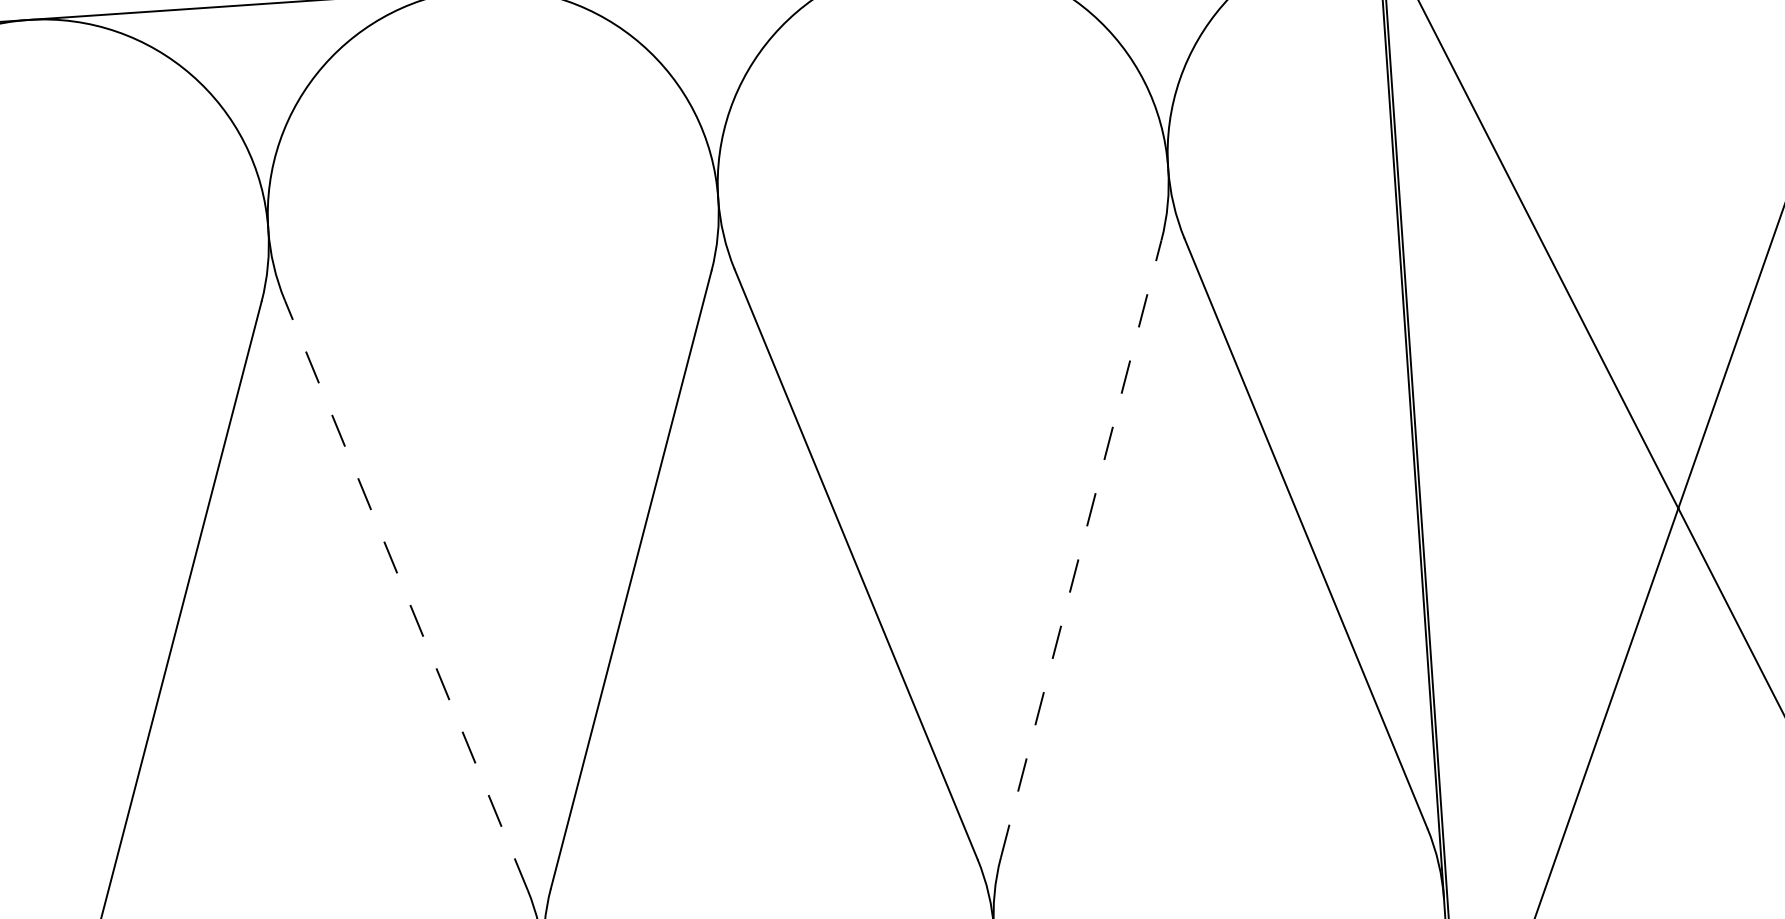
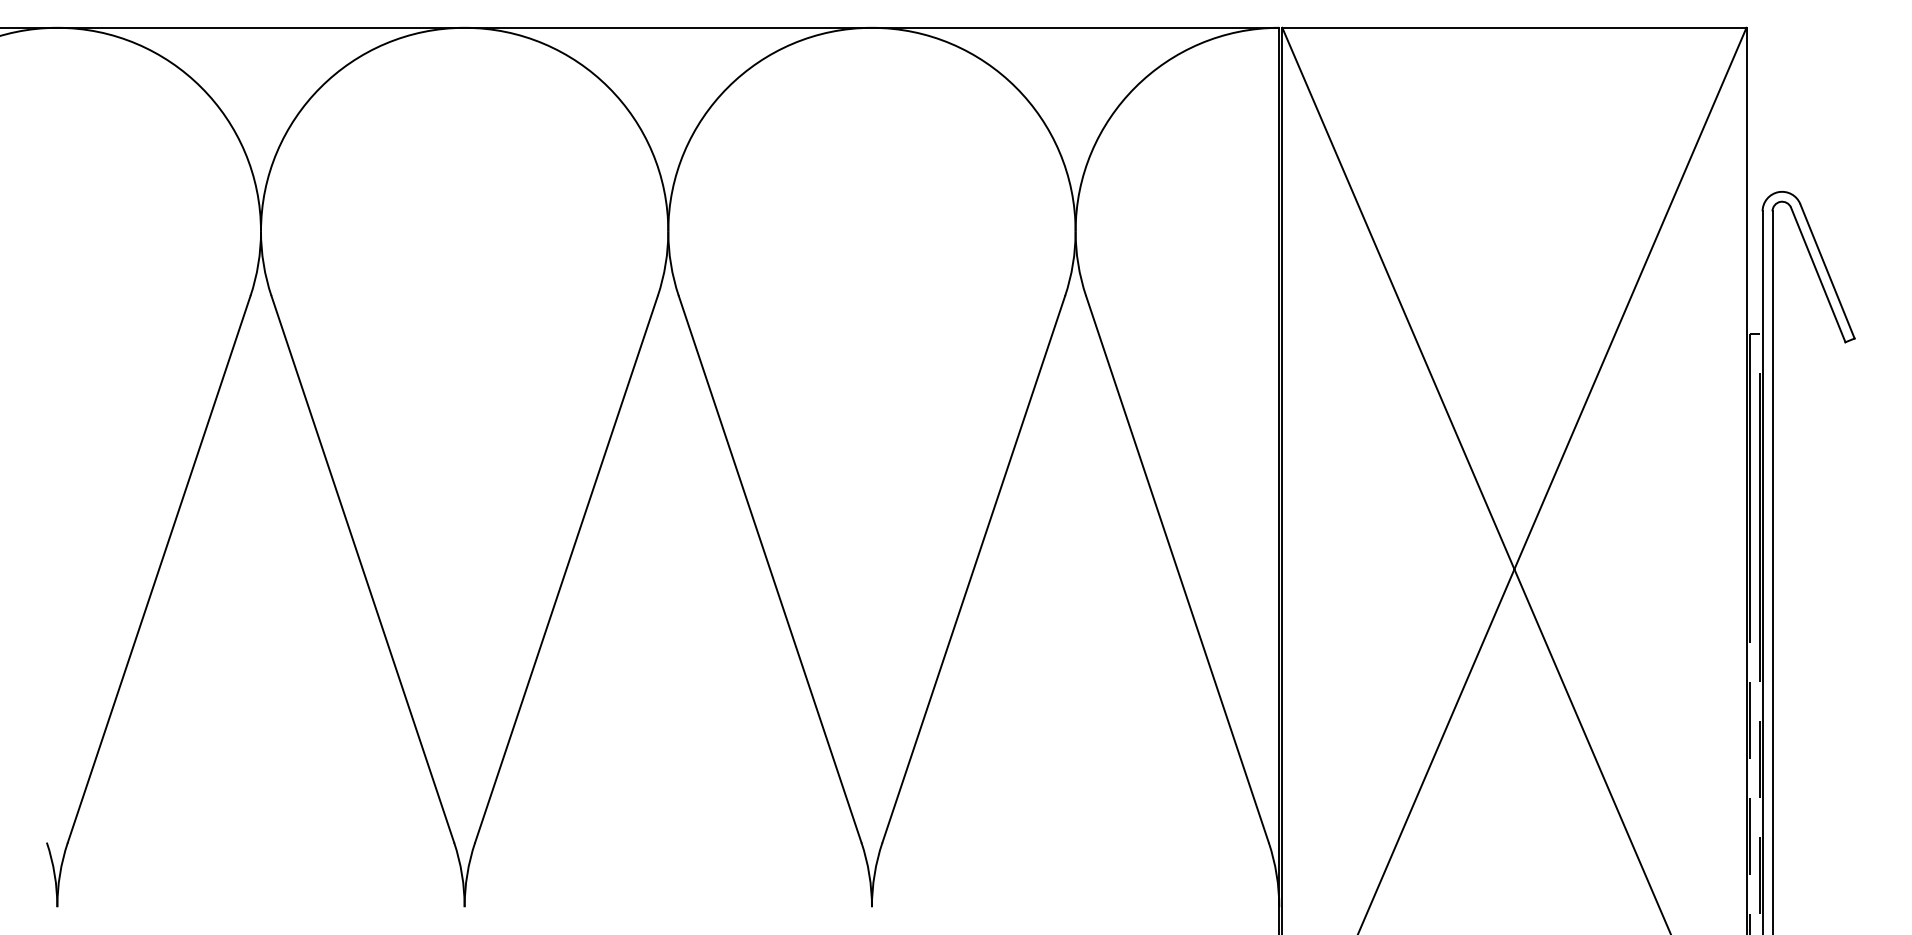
line: (1080, 548) -> (973, 568), dashed -> solid
line: (405, 594) -> (362, 568), dashed -> solid

